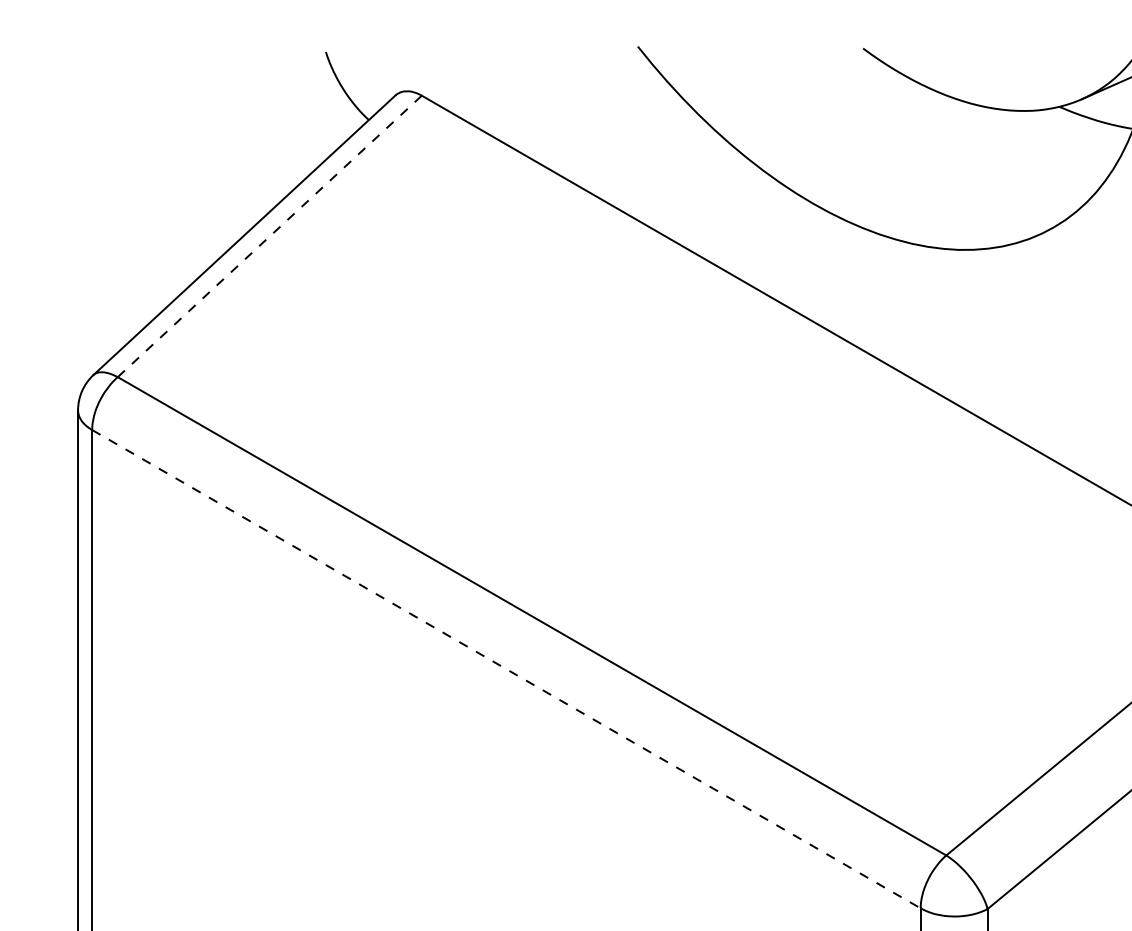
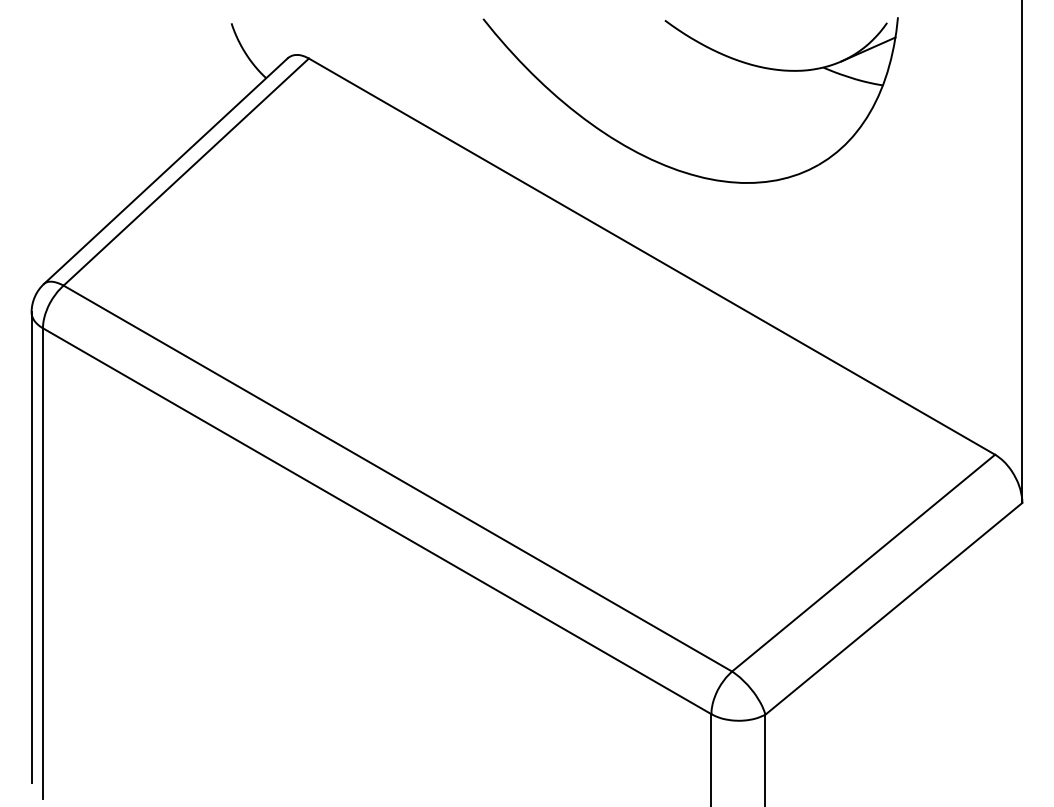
line: (270, 235) -> (186, 171), dashed -> solid
line: (506, 669) -> (377, 521), dashed -> solid

